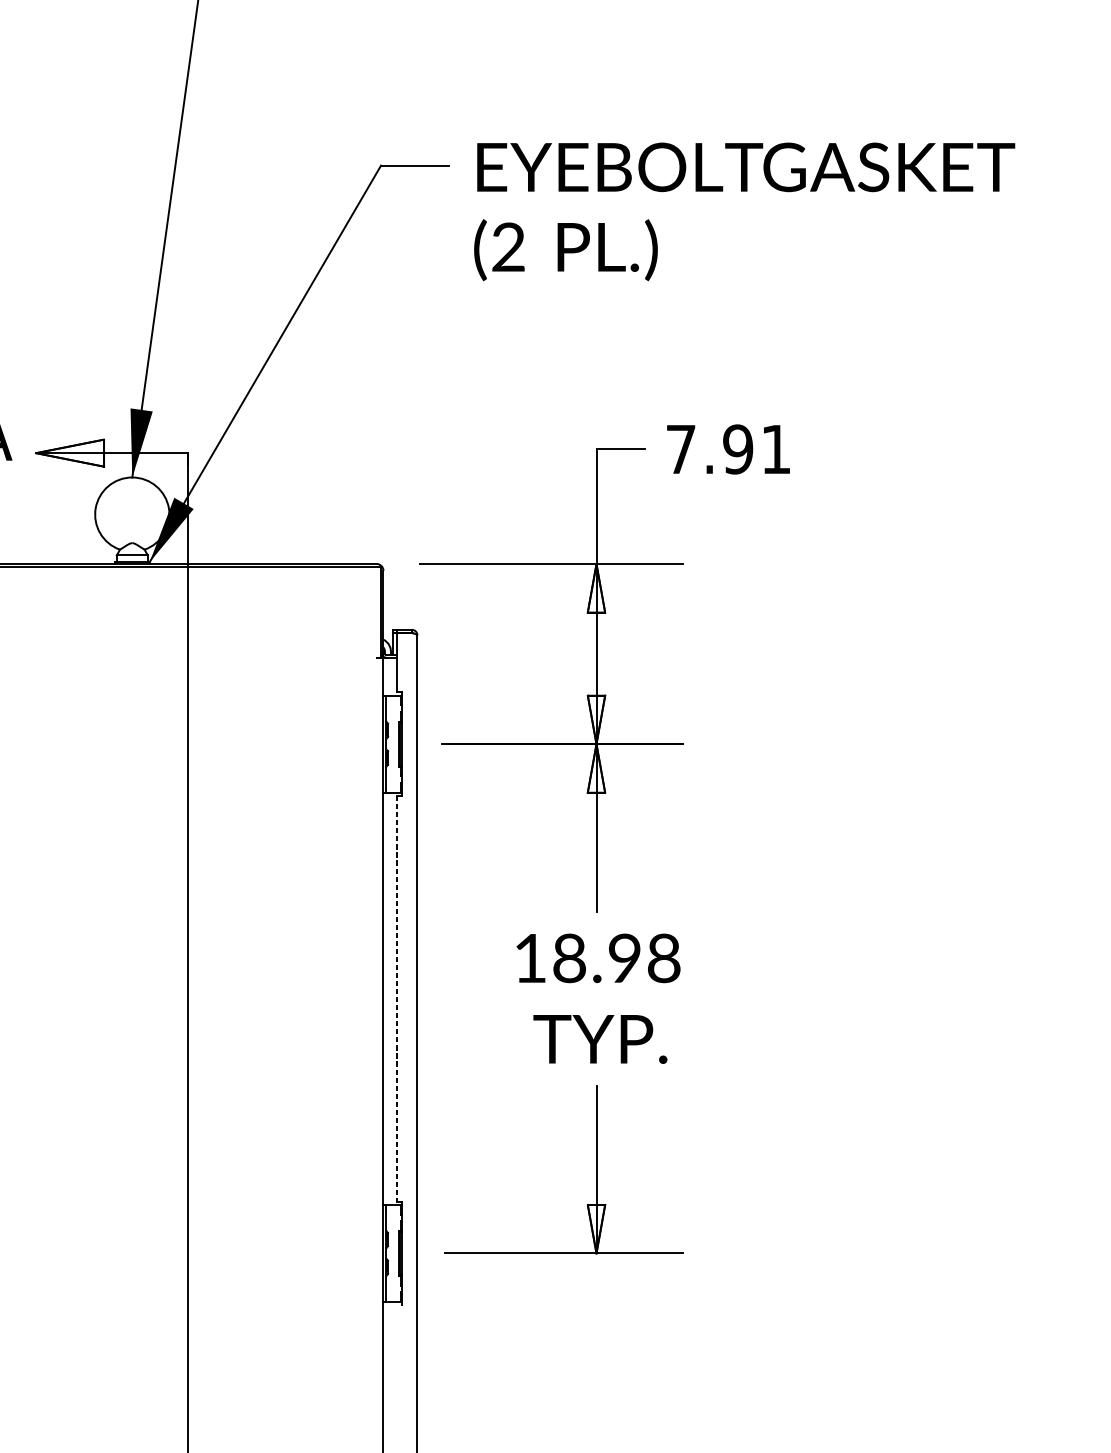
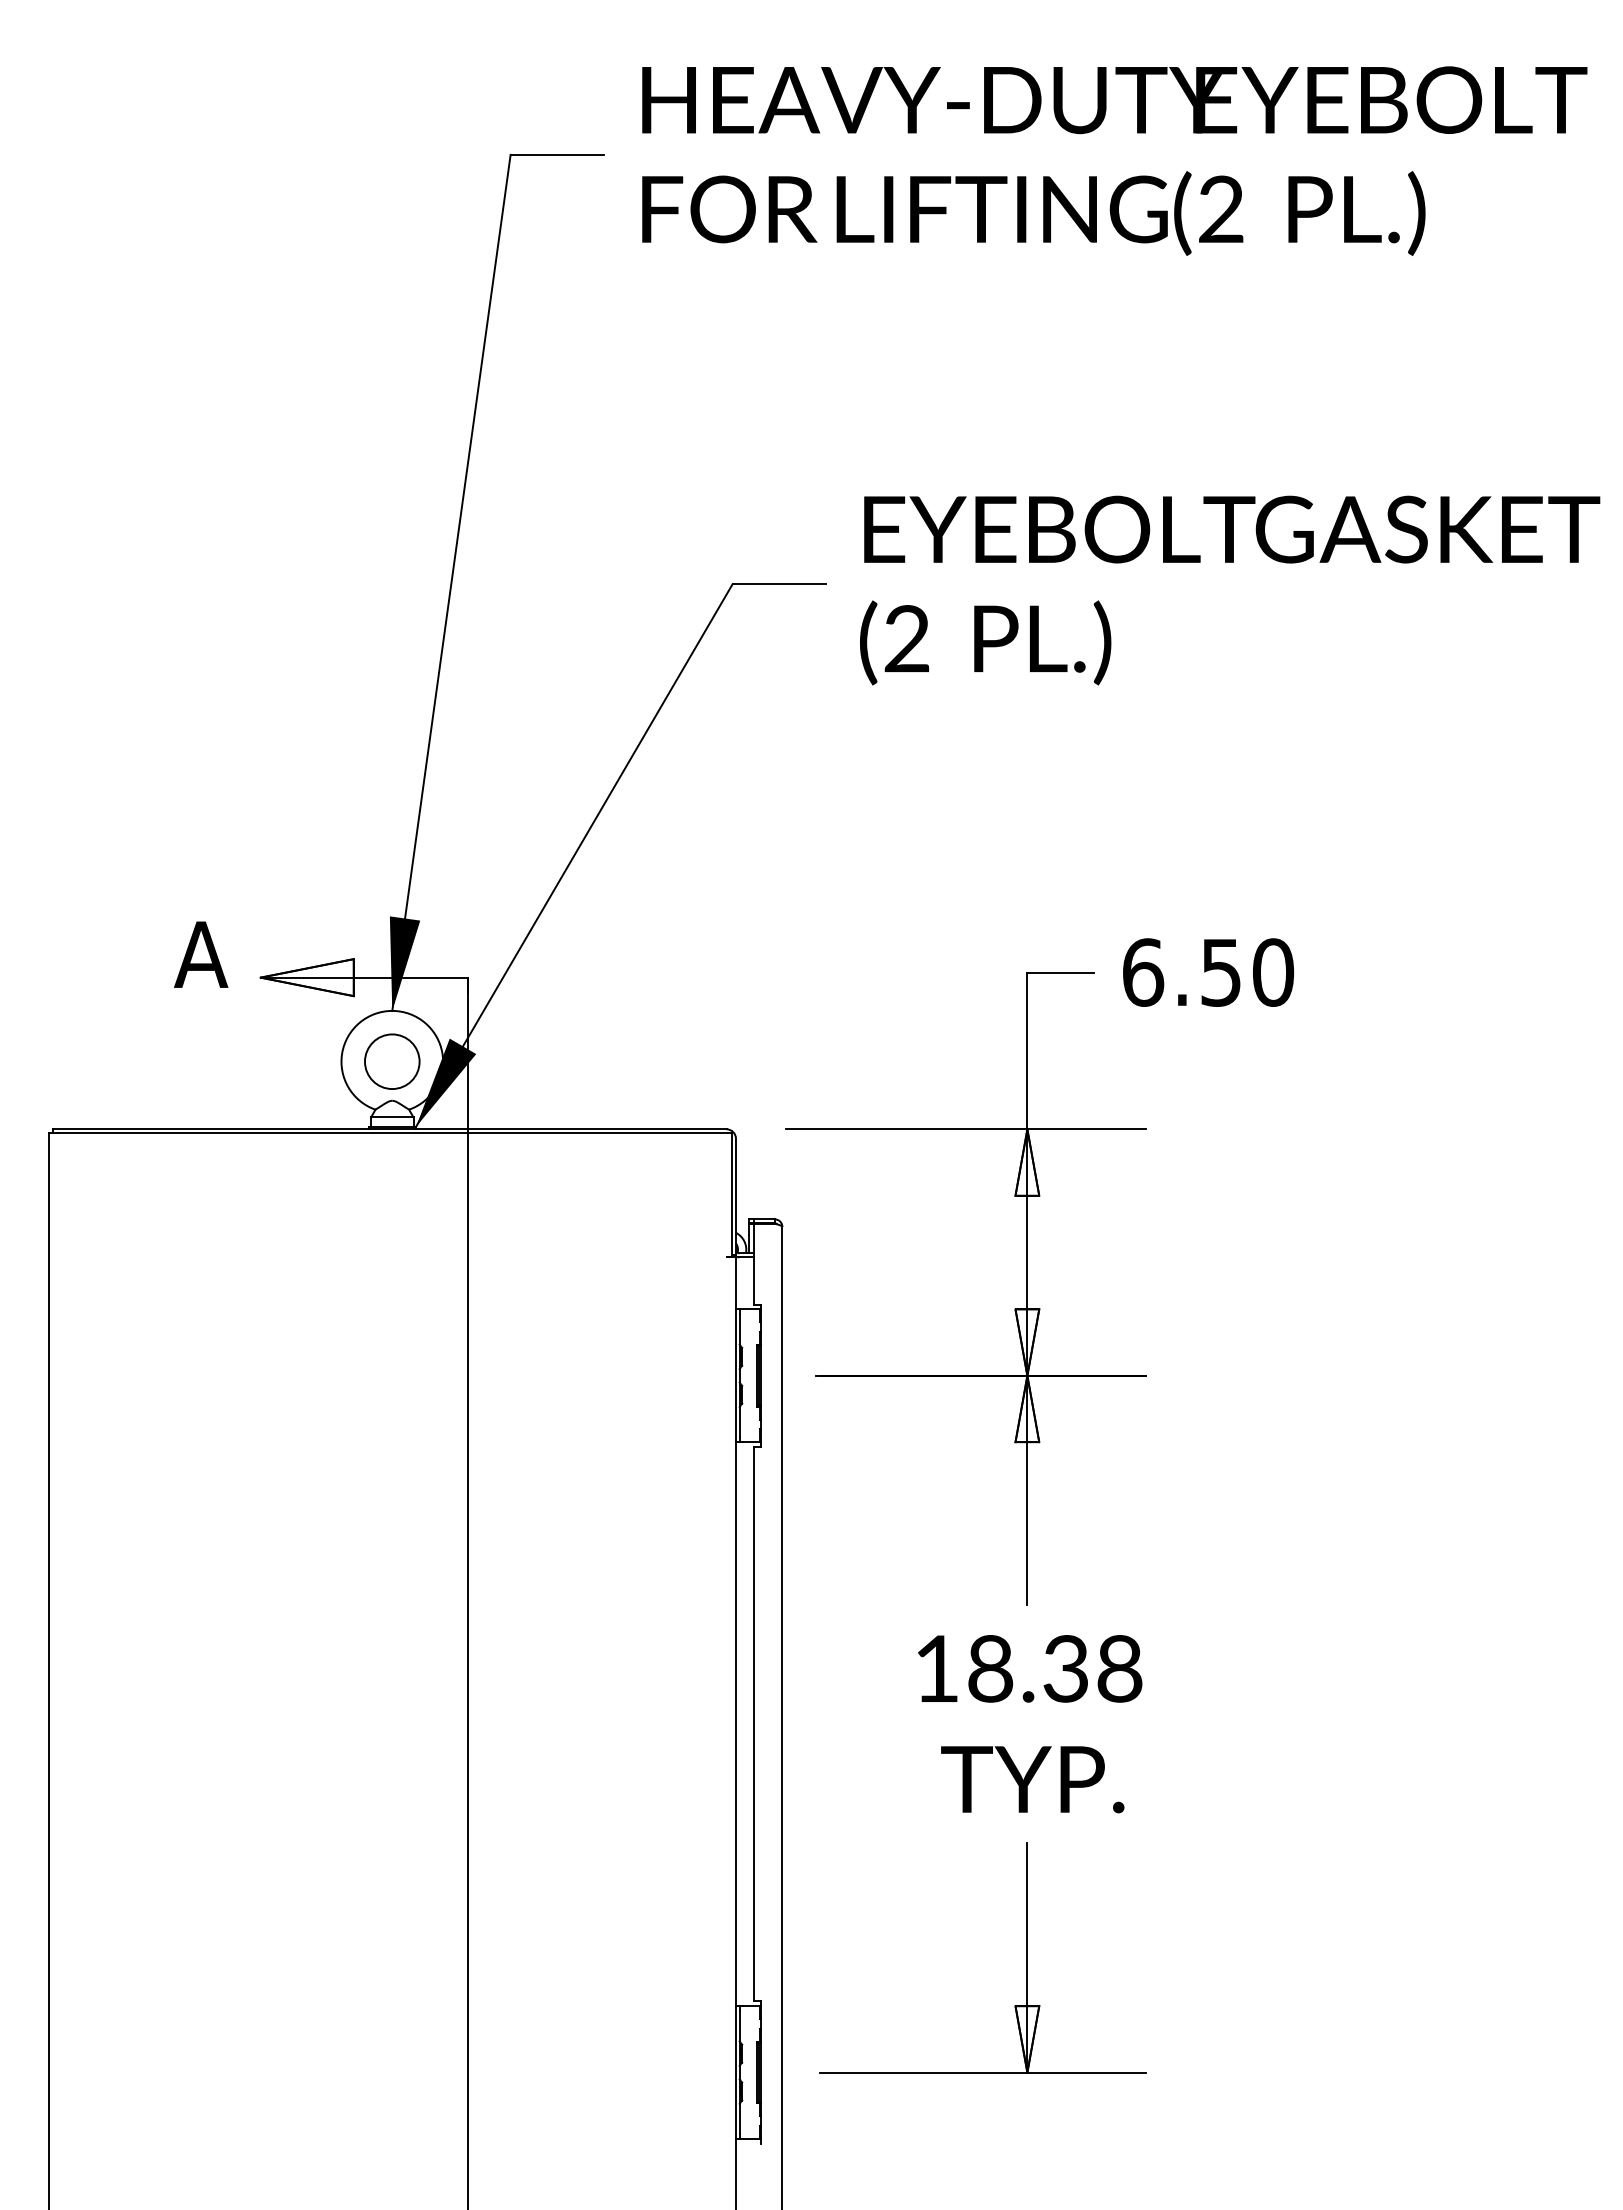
text: (744, 211) -> (1230, 590), moved
text: (728, 449) -> (1208, 972), 7.91 -> 6.50
circle: (132, 514) -> (392, 1061), added
text: (624, 958) -> (1065, 1668), 18.98 -> 18.38
line: (396, 999) -> (753, 1724), dashed -> solid

